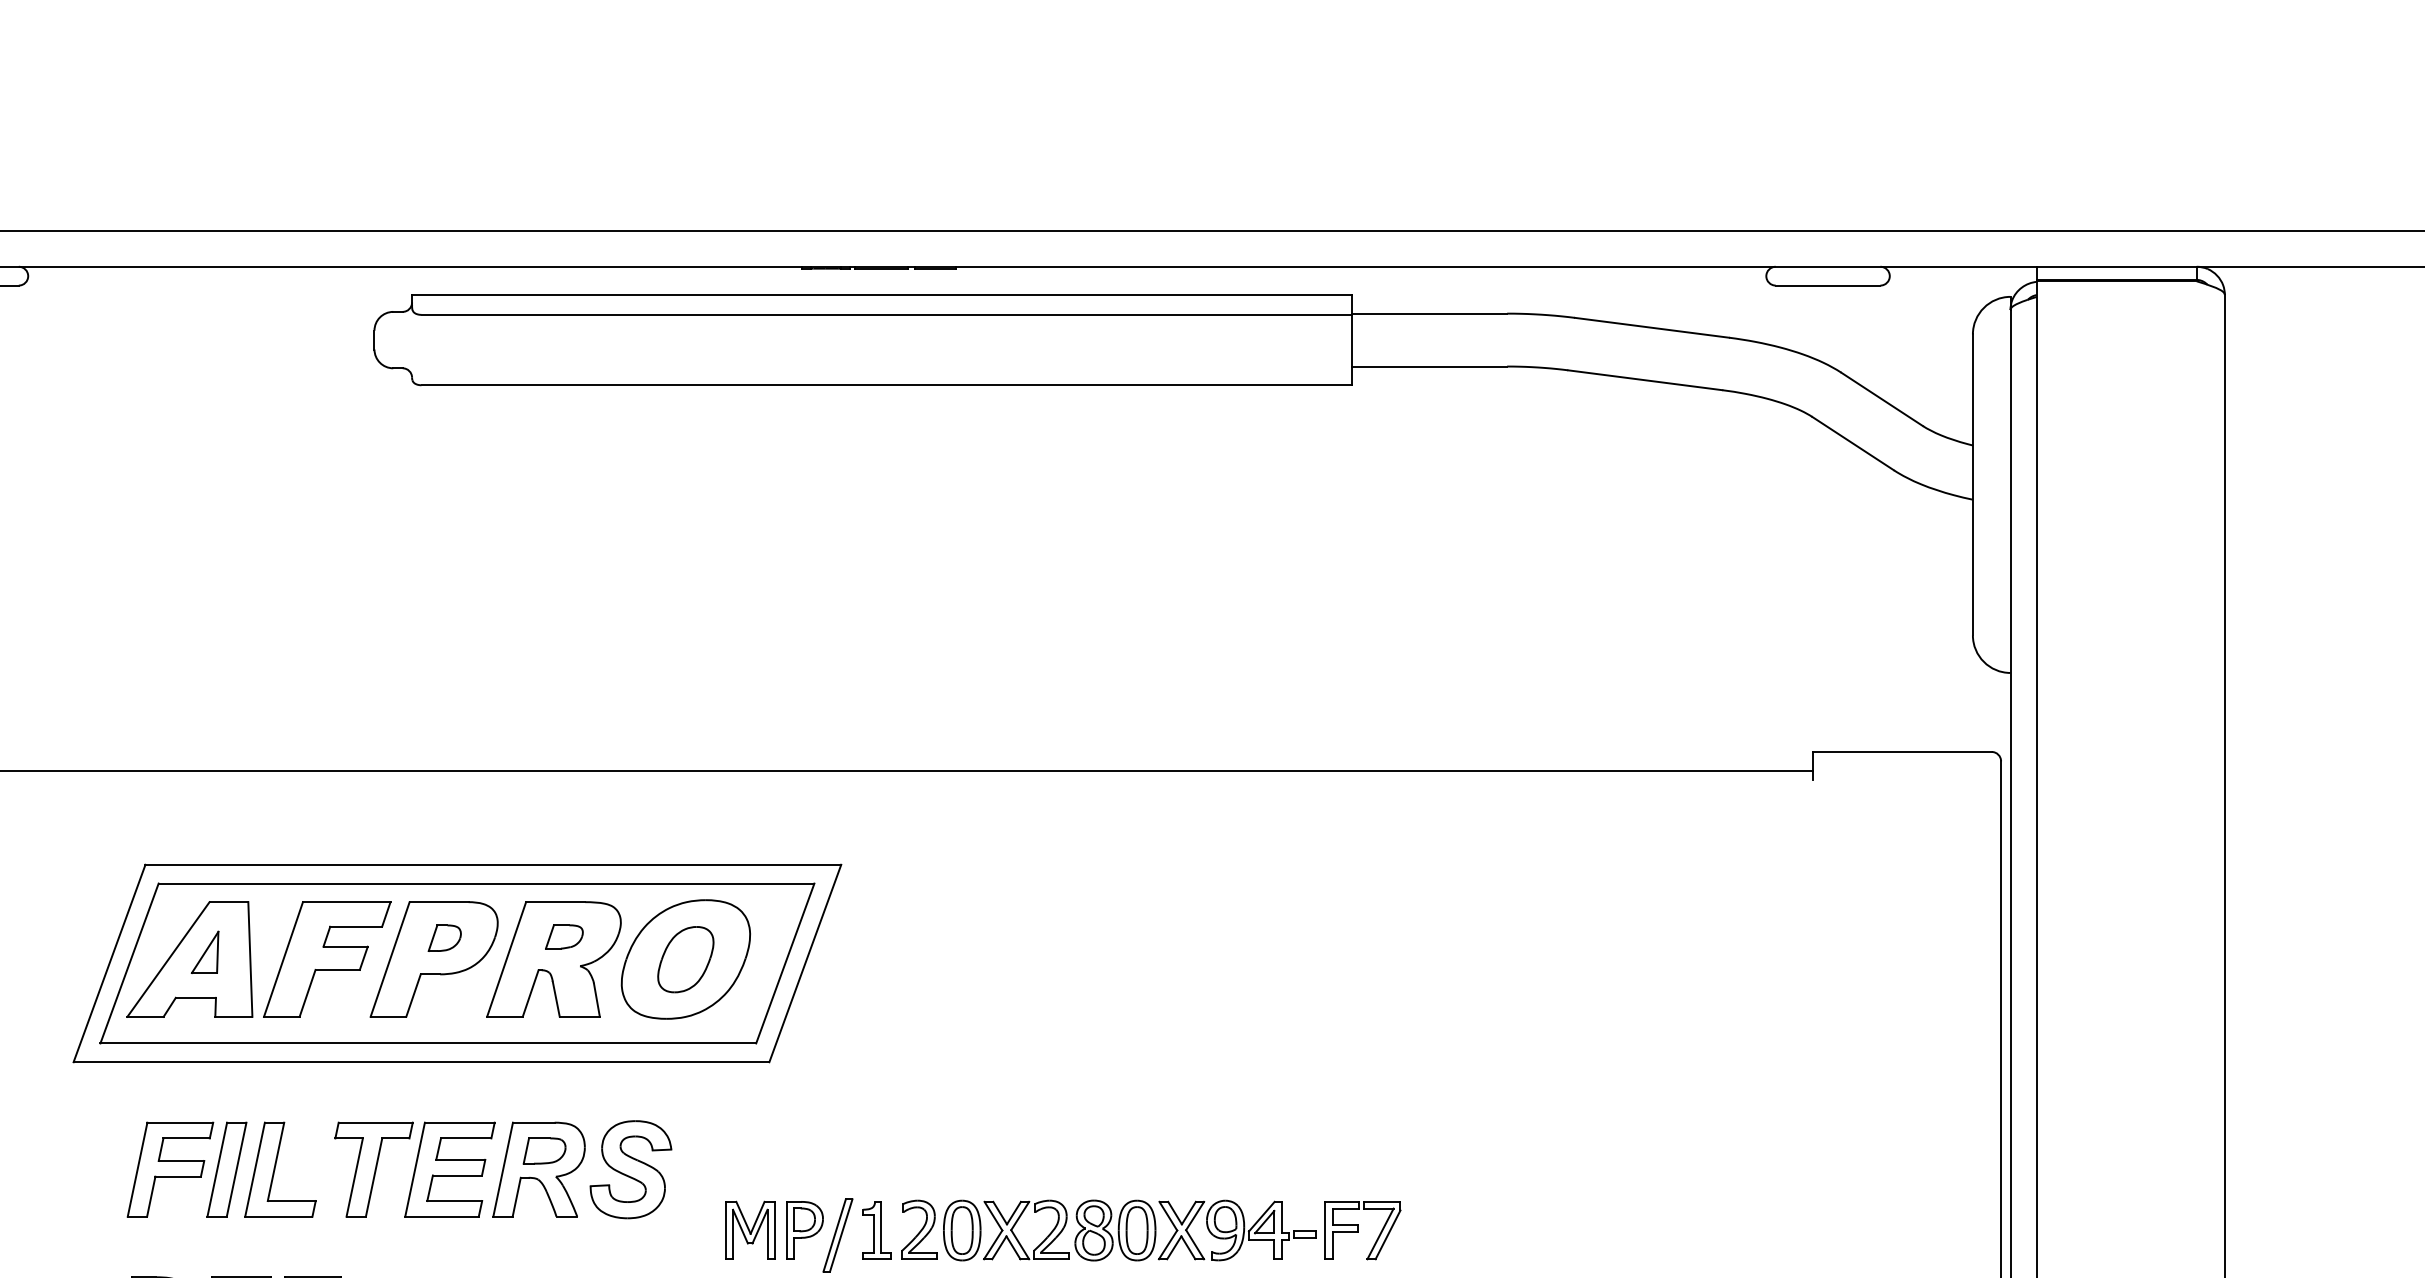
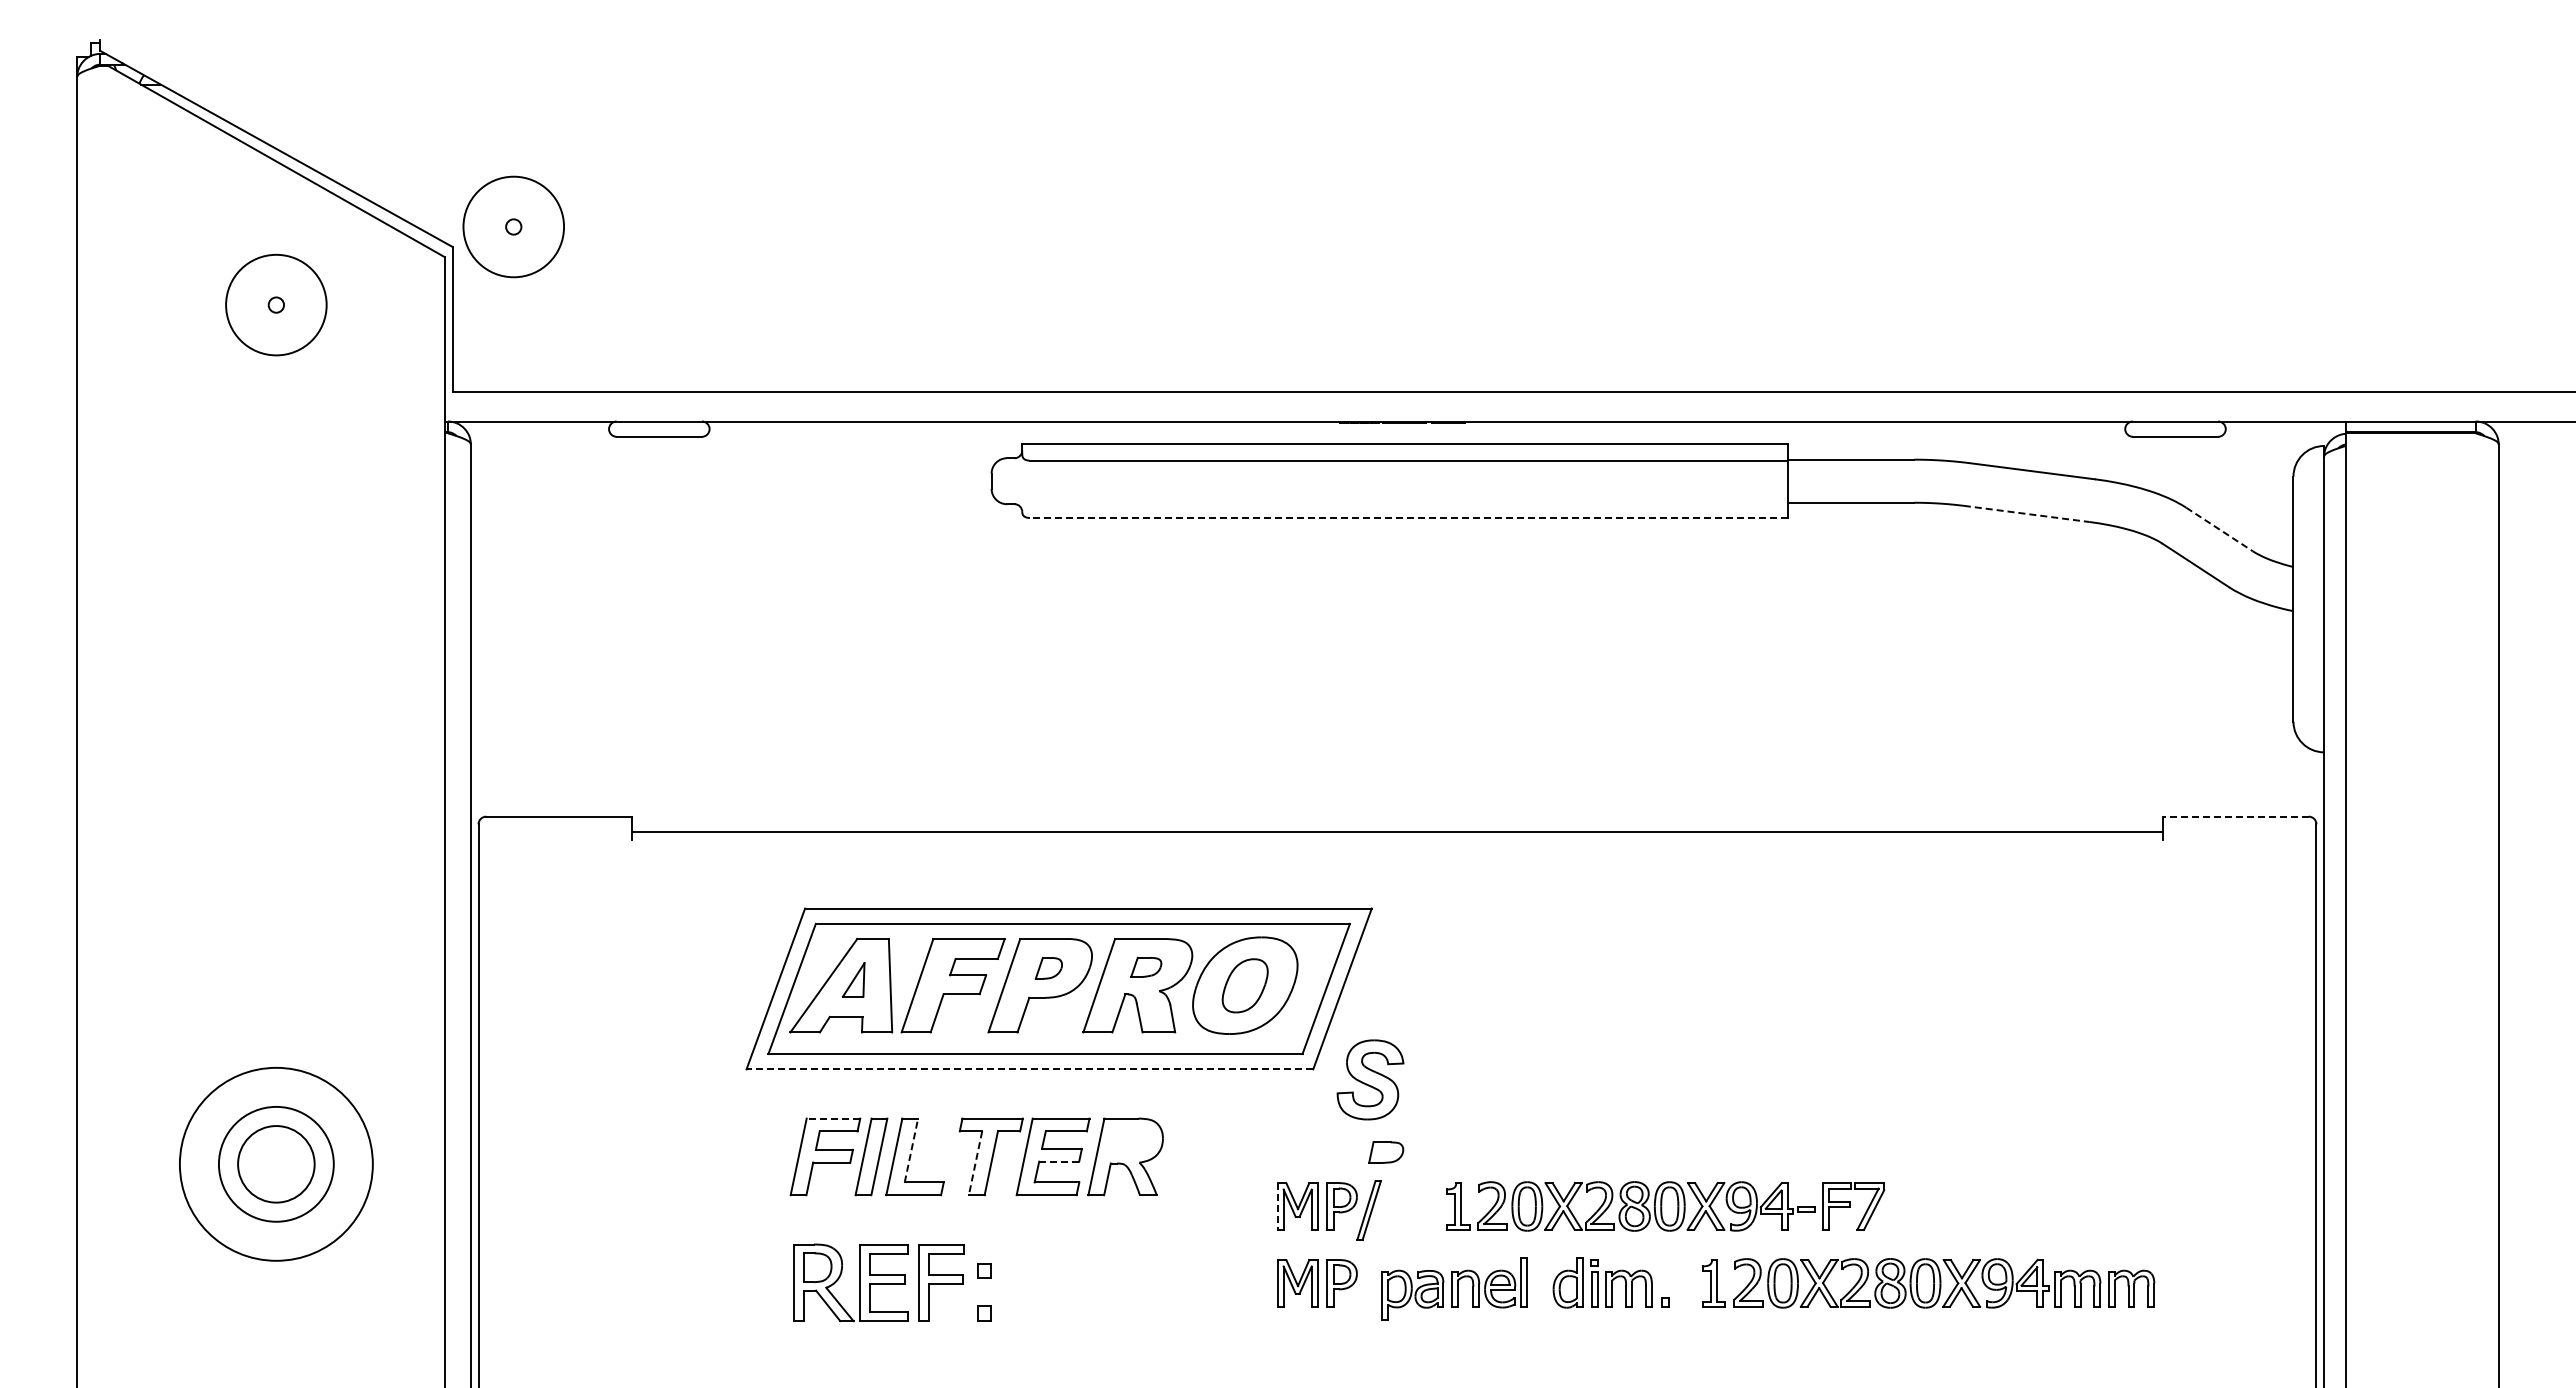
line: (1646, 380) -> (2027, 514), solid -> dashed
line: (886, 385) -> (1408, 518), solid -> dashed
line: (1882, 399) -> (2219, 529), solid -> dashed
line: (1902, 751) -> (2236, 816), solid -> dashed
line: (420, 1062) -> (1029, 1069), solid -> dashed
line: (180, 1122) -> (833, 1118), solid -> dashed
part: (544, 1150) -> (1386, 1152), moved
line: (276, 1161) -> (911, 1150), solid -> dashed
part: (630, 1169) -> (1370, 1079), moved
line: (457, 1175) -> (1059, 1161), solid -> dashed
line: (354, 1177) -> (975, 1163), solid -> dashed
line: (725, 1230) -> (1277, 1206), solid -> dashed
part: (1131, 1230) -> (1665, 1206), moved

